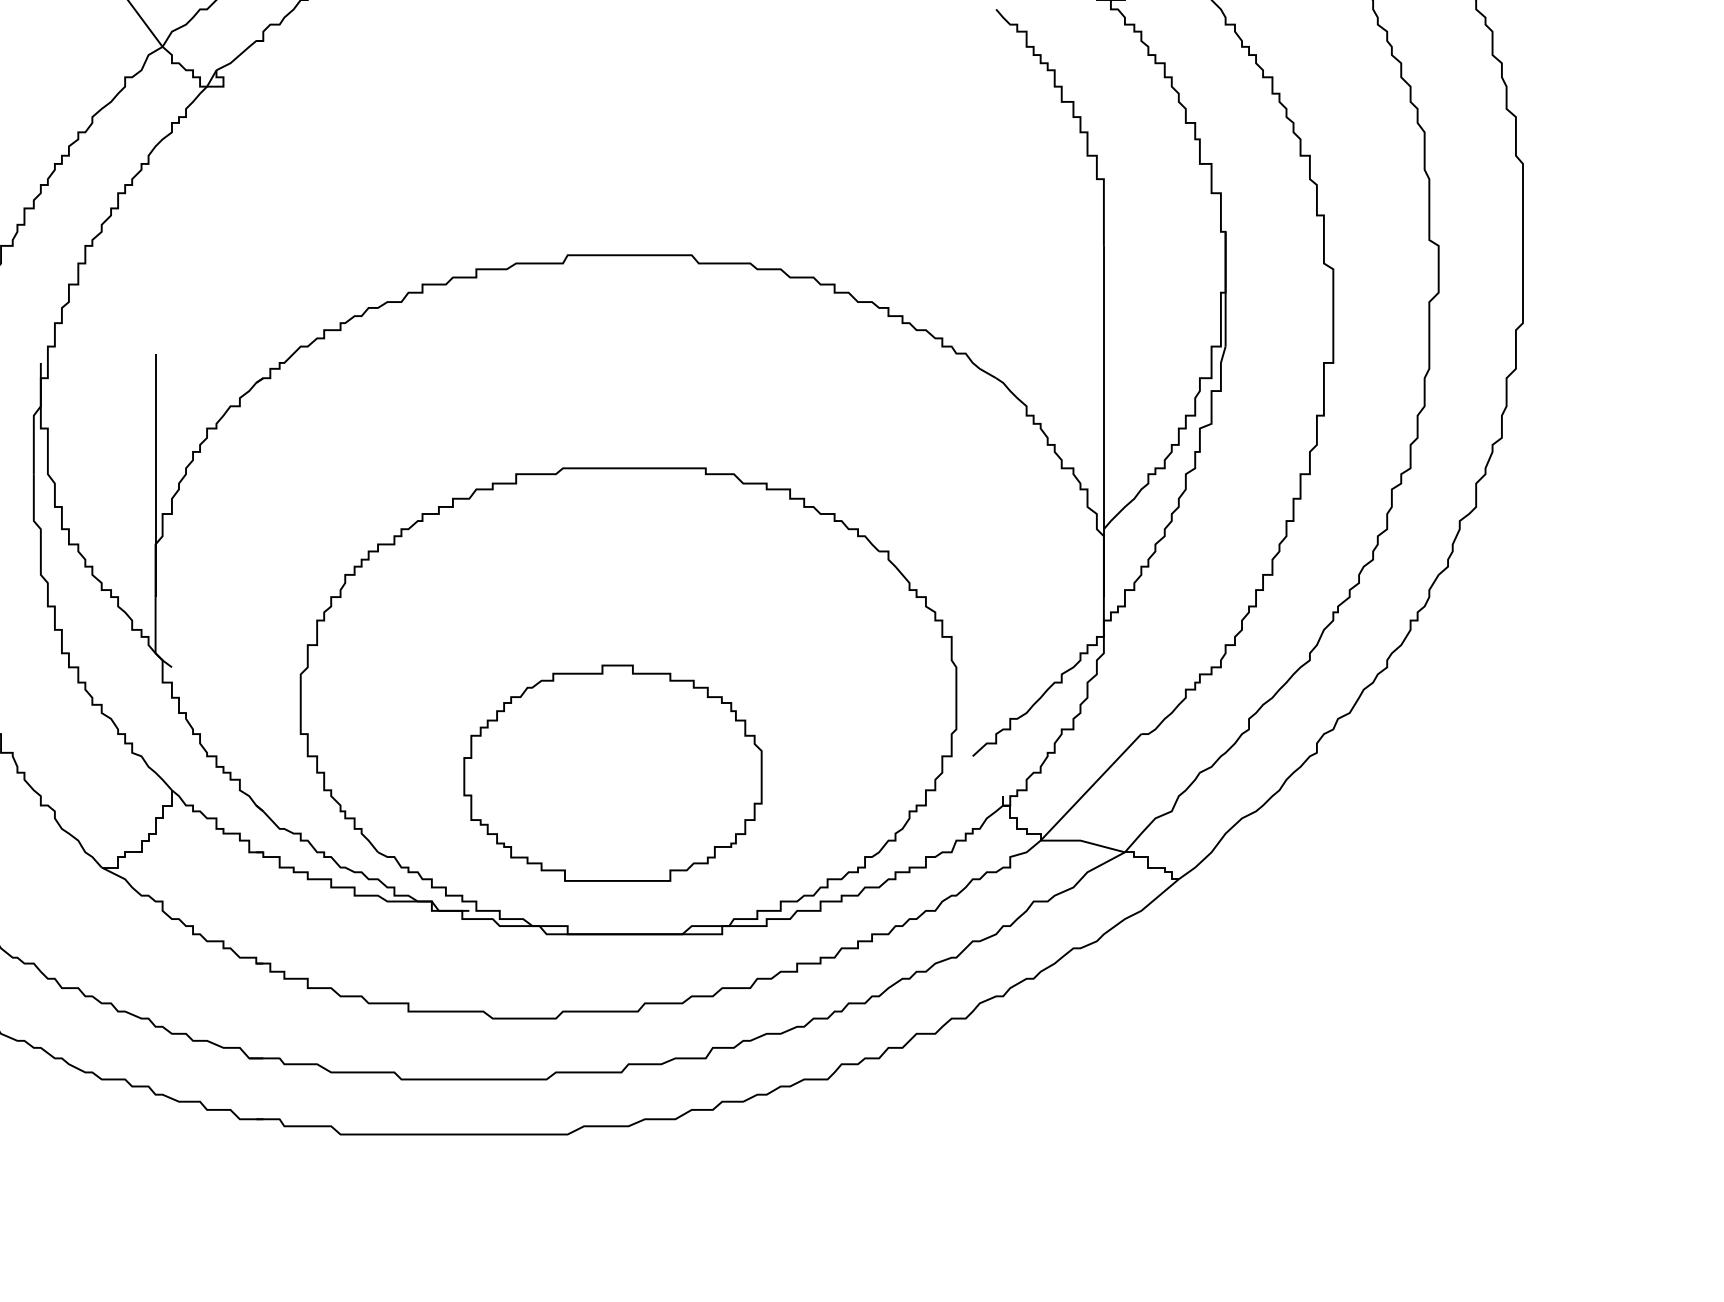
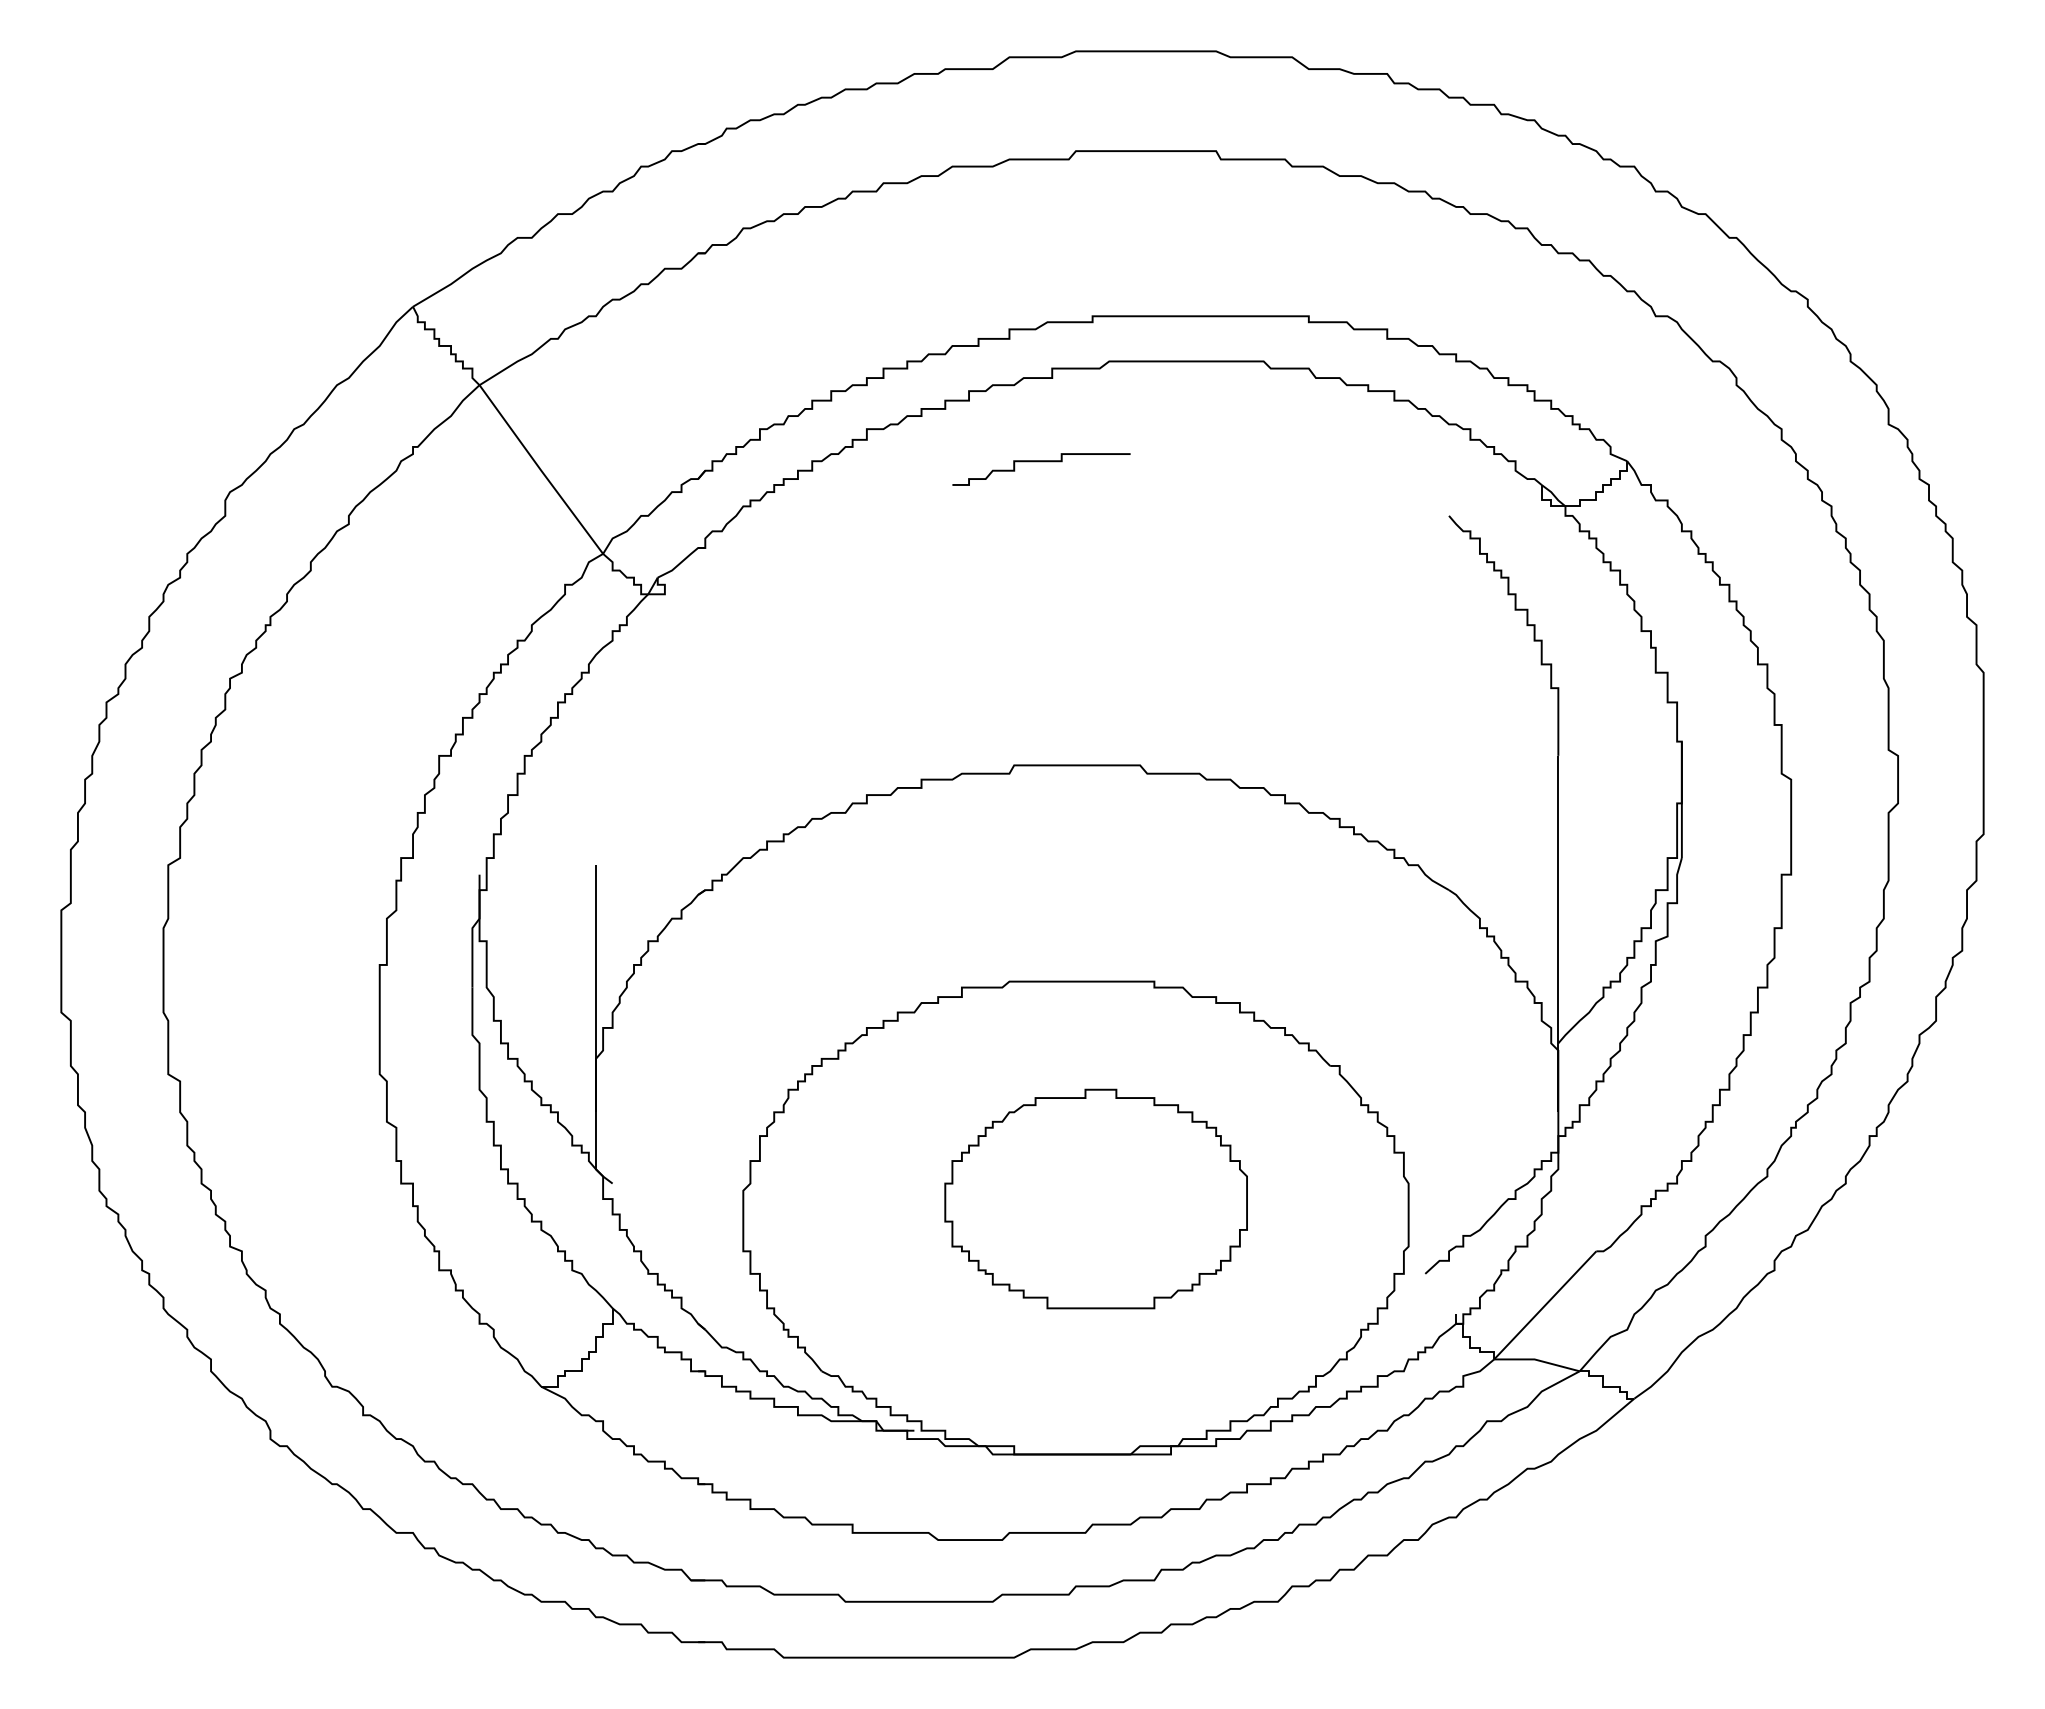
part: (612, 772) -> (1095, 1198), moved

